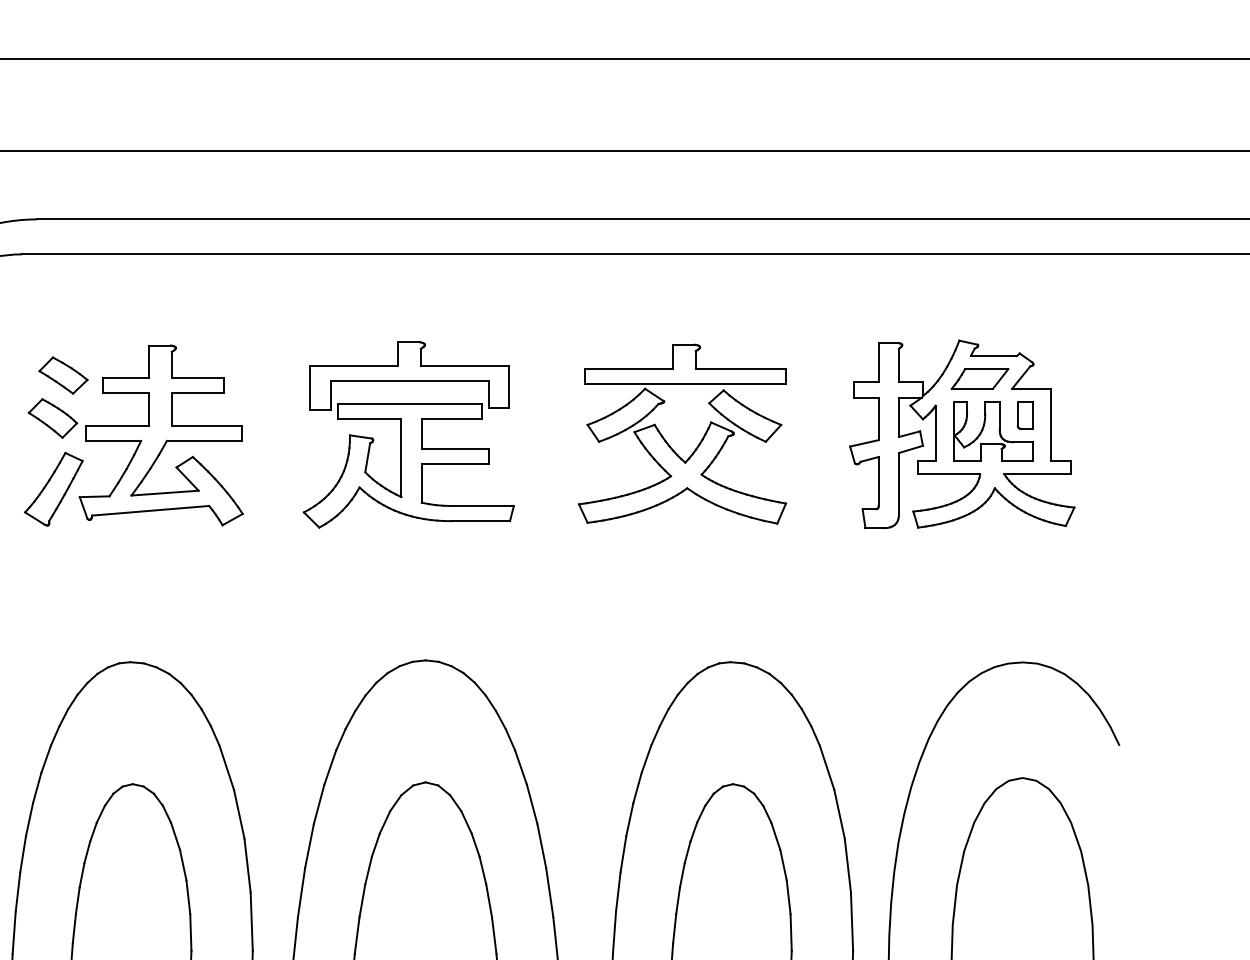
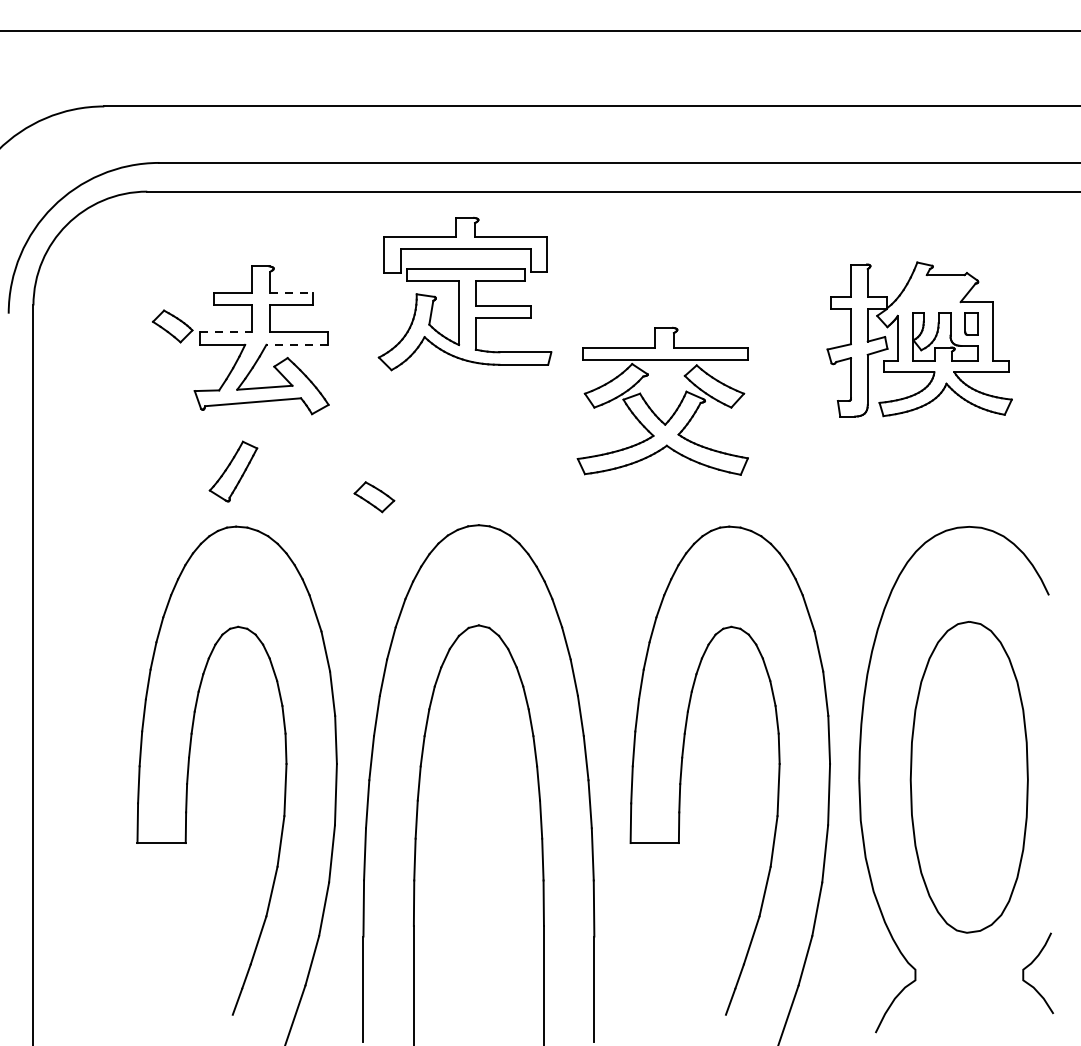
part: (63, 375) -> (374, 497), moved
line: (198, 377) -> (292, 292), solid -> dashed
part: (980, 378) -> (934, 293), removed
line: (118, 425) -> (226, 332), solid -> dashed
part: (408, 434) -> (464, 293), moved
line: (204, 440) -> (297, 344), solid -> dashed
part: (669, 444) -> (652, 409), moved
part: (53, 489) -> (233, 471), moved

